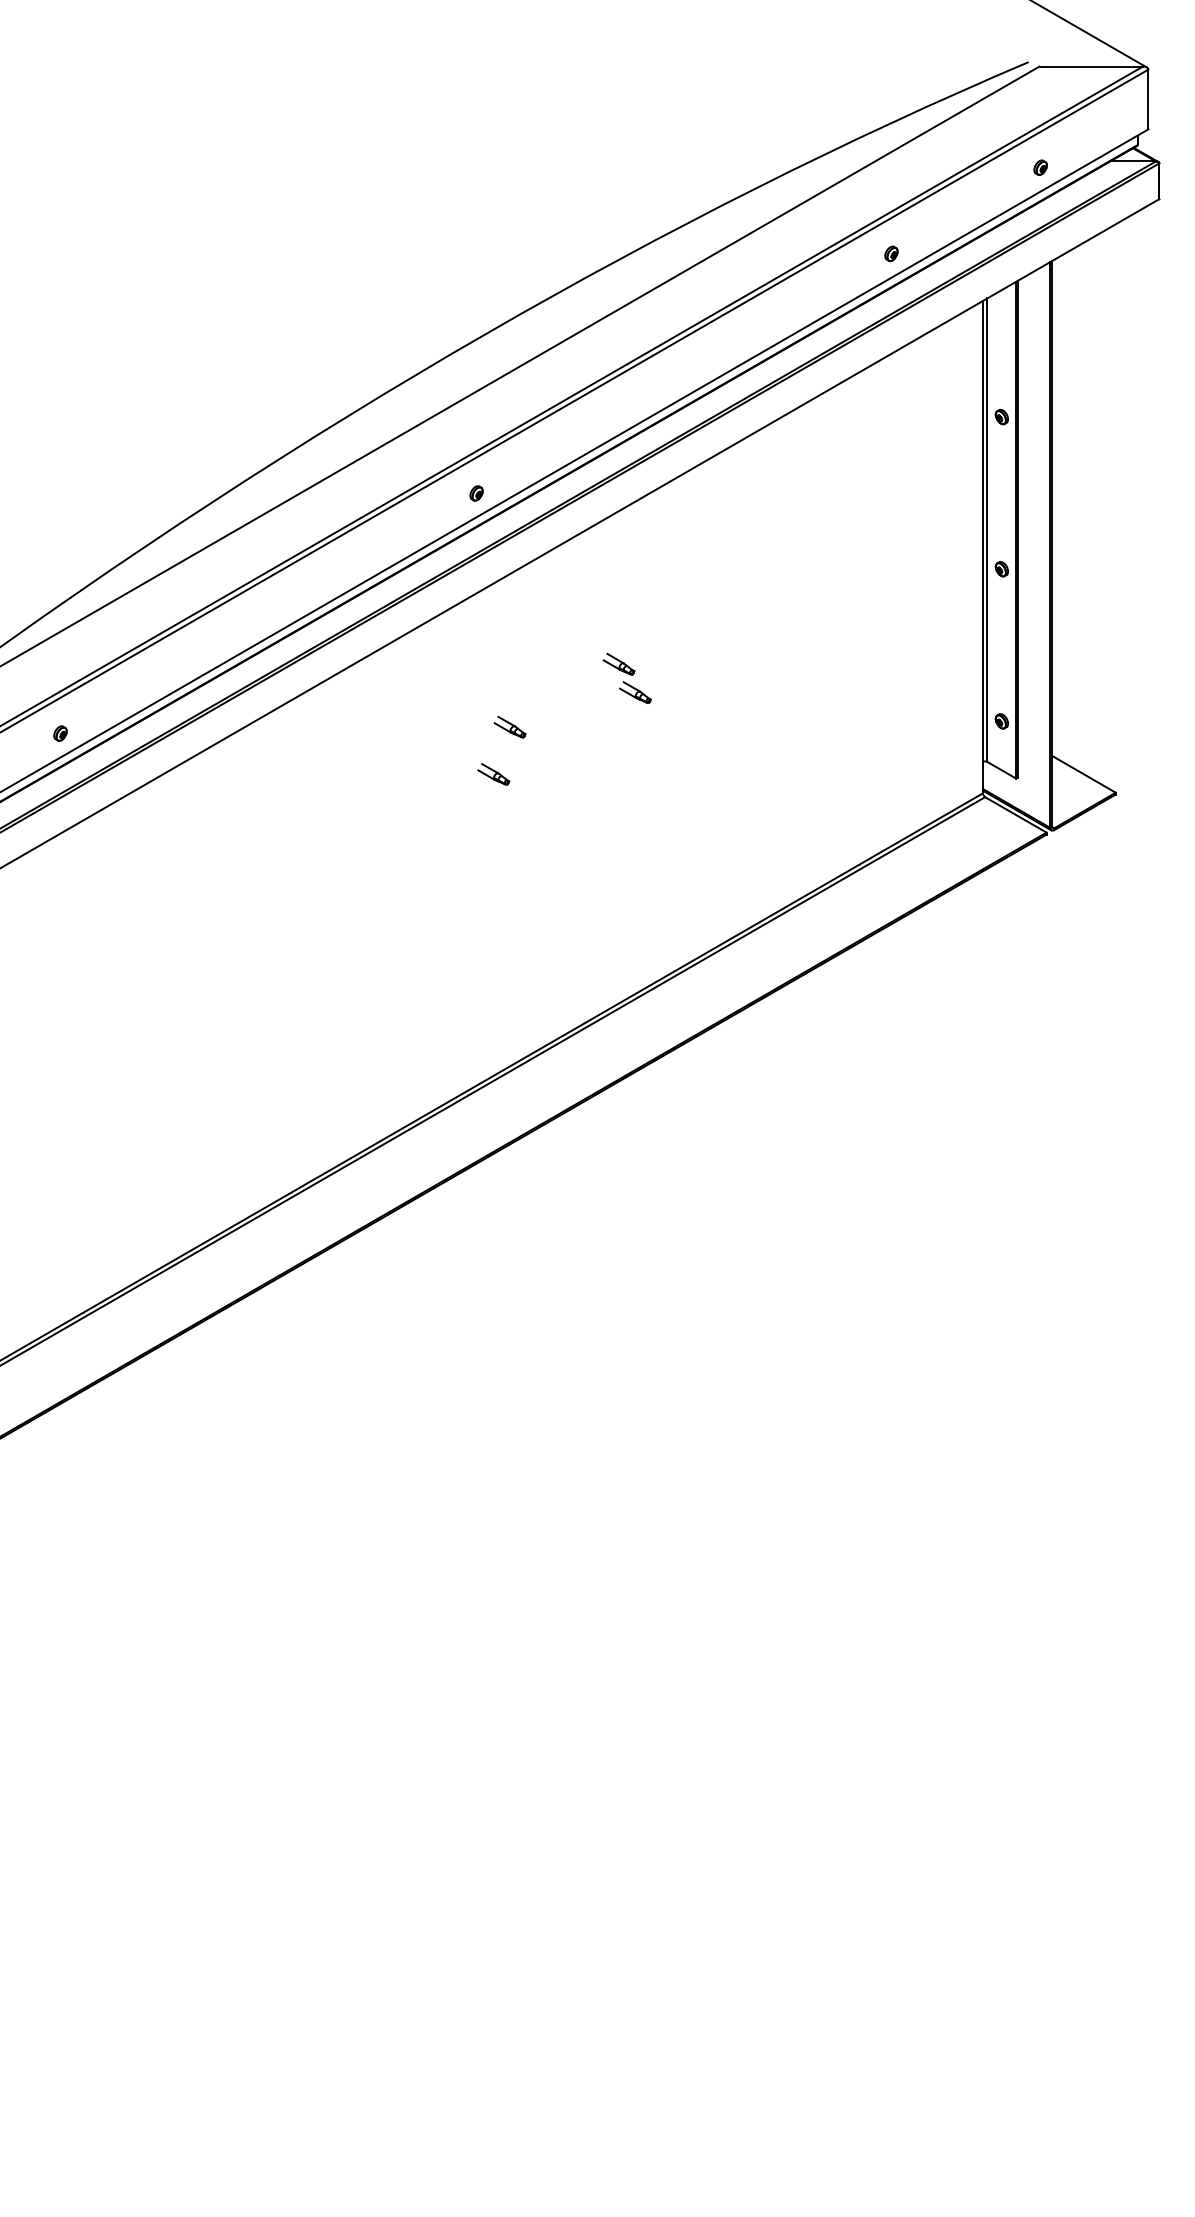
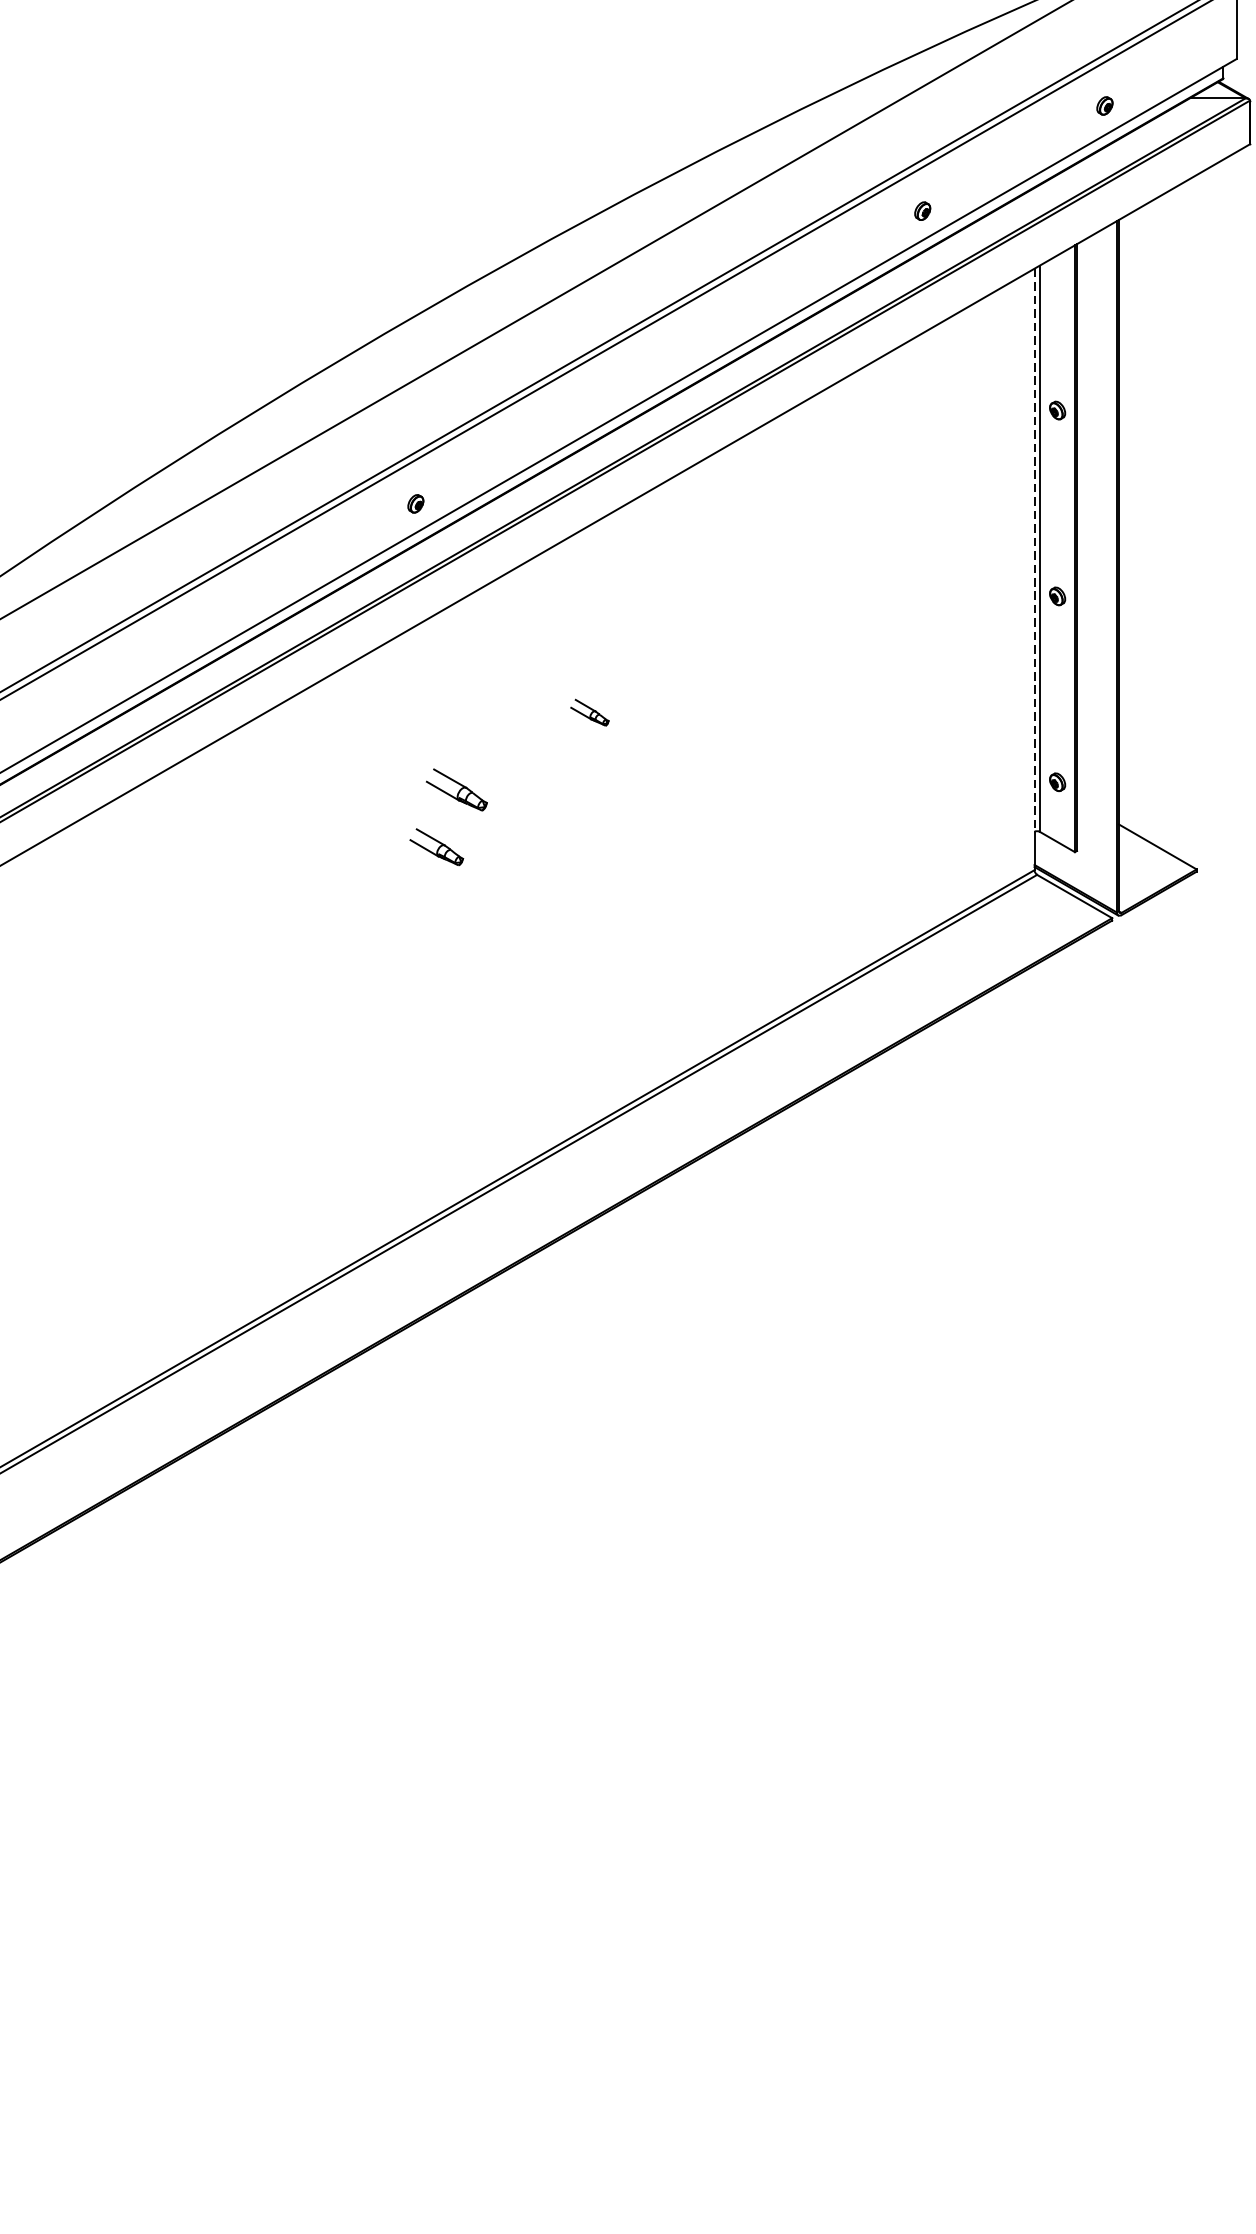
line: (982, 532) -> (1033, 551), solid -> dashed
part: (635, 692) -> (610, 747), removed
part: (509, 726) -> (456, 788), size x1.6
part: (493, 774) -> (436, 847), size x1.4

